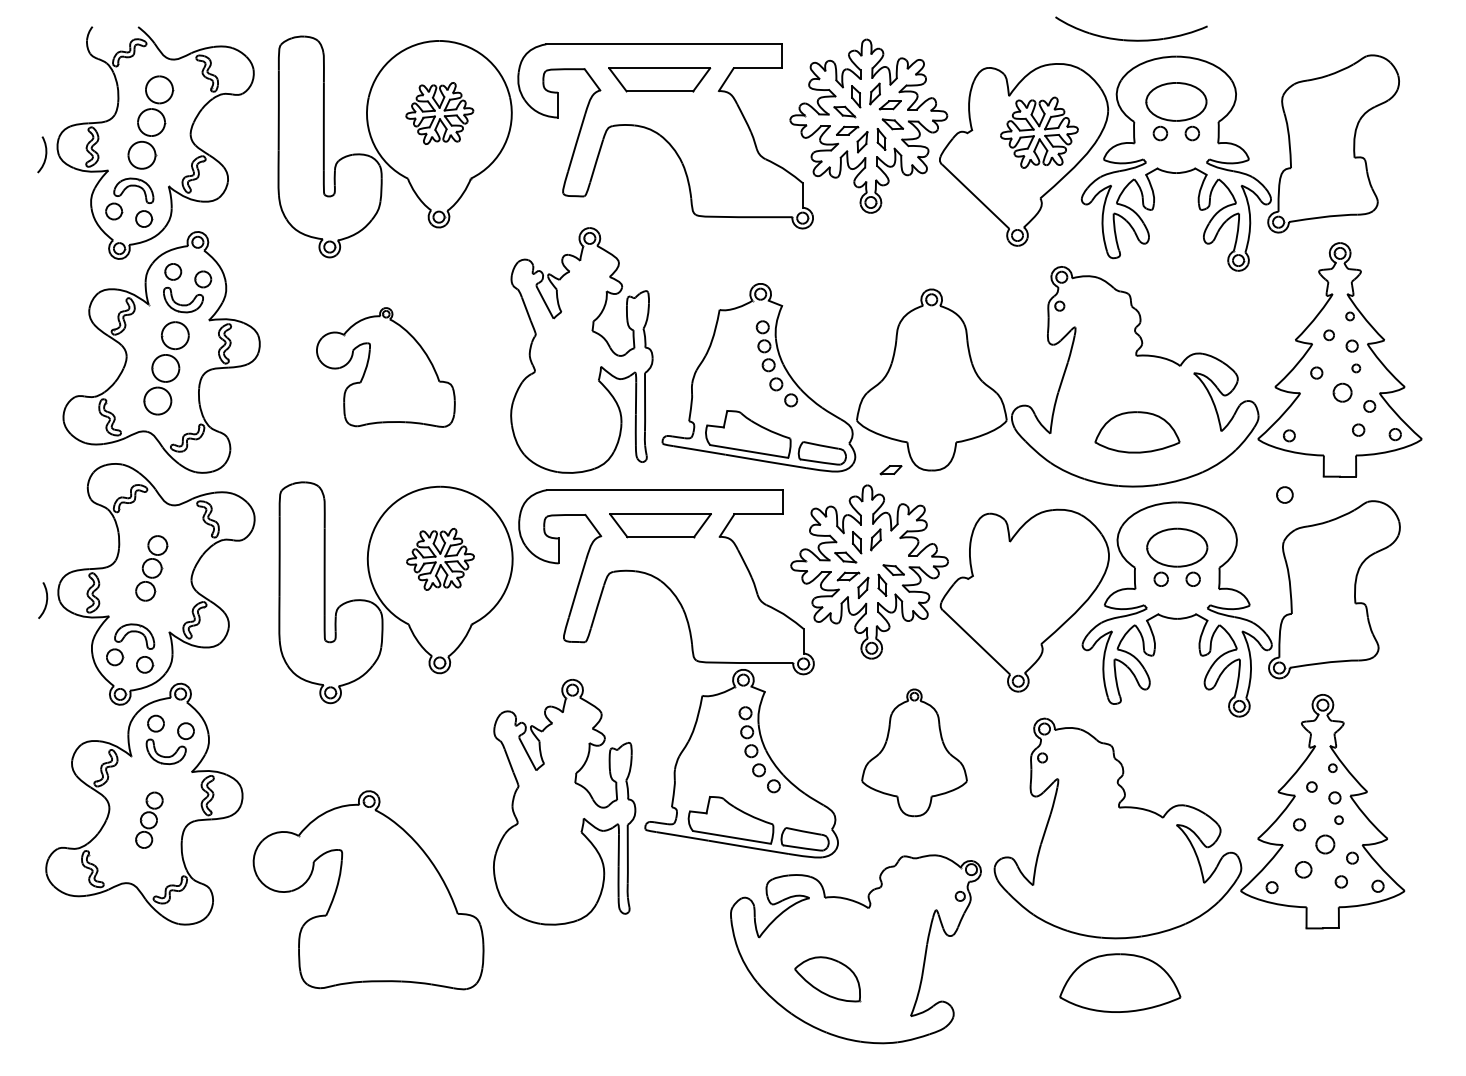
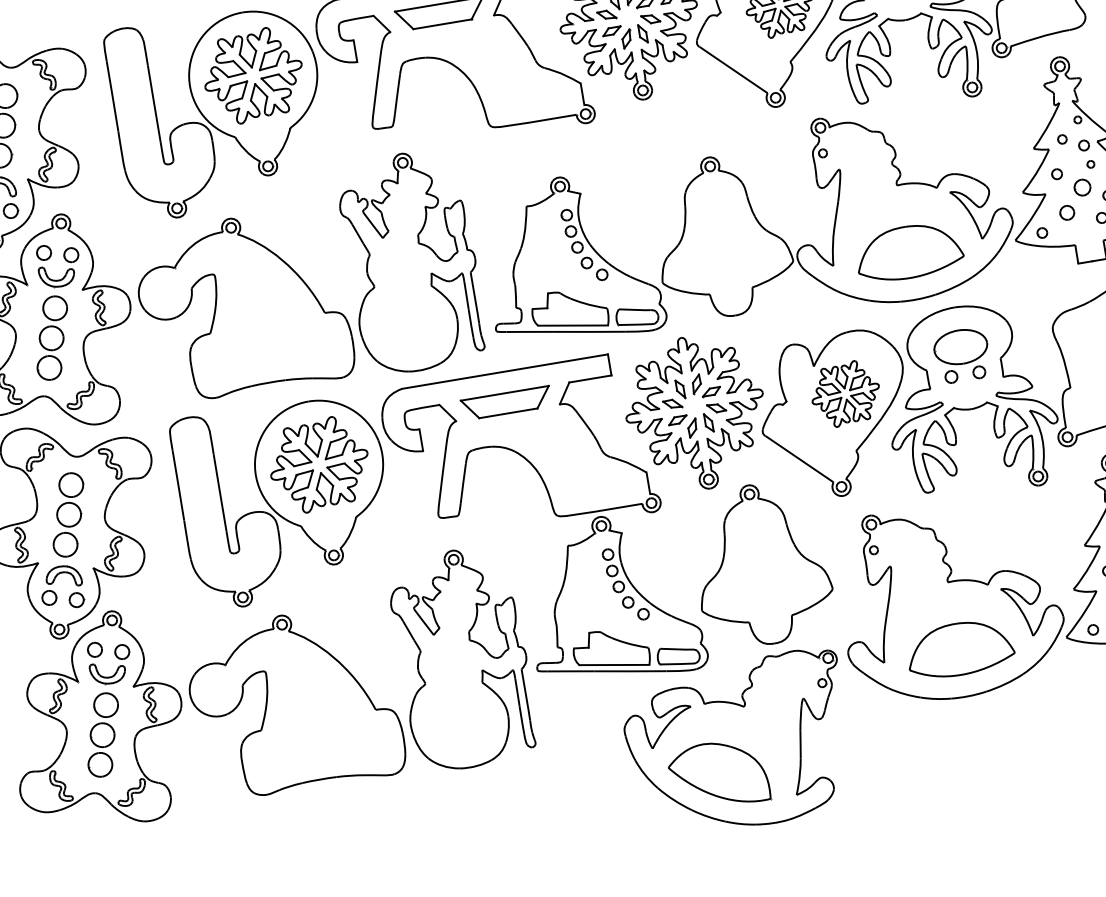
part: (439, 113) -> (253, 75), size x1.67
part: (385, 367) -> (243, 305), size x1.67
part: (1137, 432) -> (909, 252), size x1.43
part: (890, 470) -> (711, 392), moved
part: (1284, 494) -> (1066, 212), moved
part: (440, 559) -> (319, 464), size x1.67
part: (151, 568) -> (68, 515), size x1.43
part: (1039, 578) -> (845, 394), added
part: (914, 752) -> (761, 564), size x1.43
part: (149, 820) -> (103, 735), size x1.67
part: (368, 890) -> (294, 702), moved
part: (827, 979) -> (718, 775), size x1.67
part: (1120, 982) -> (960, 648), moved

